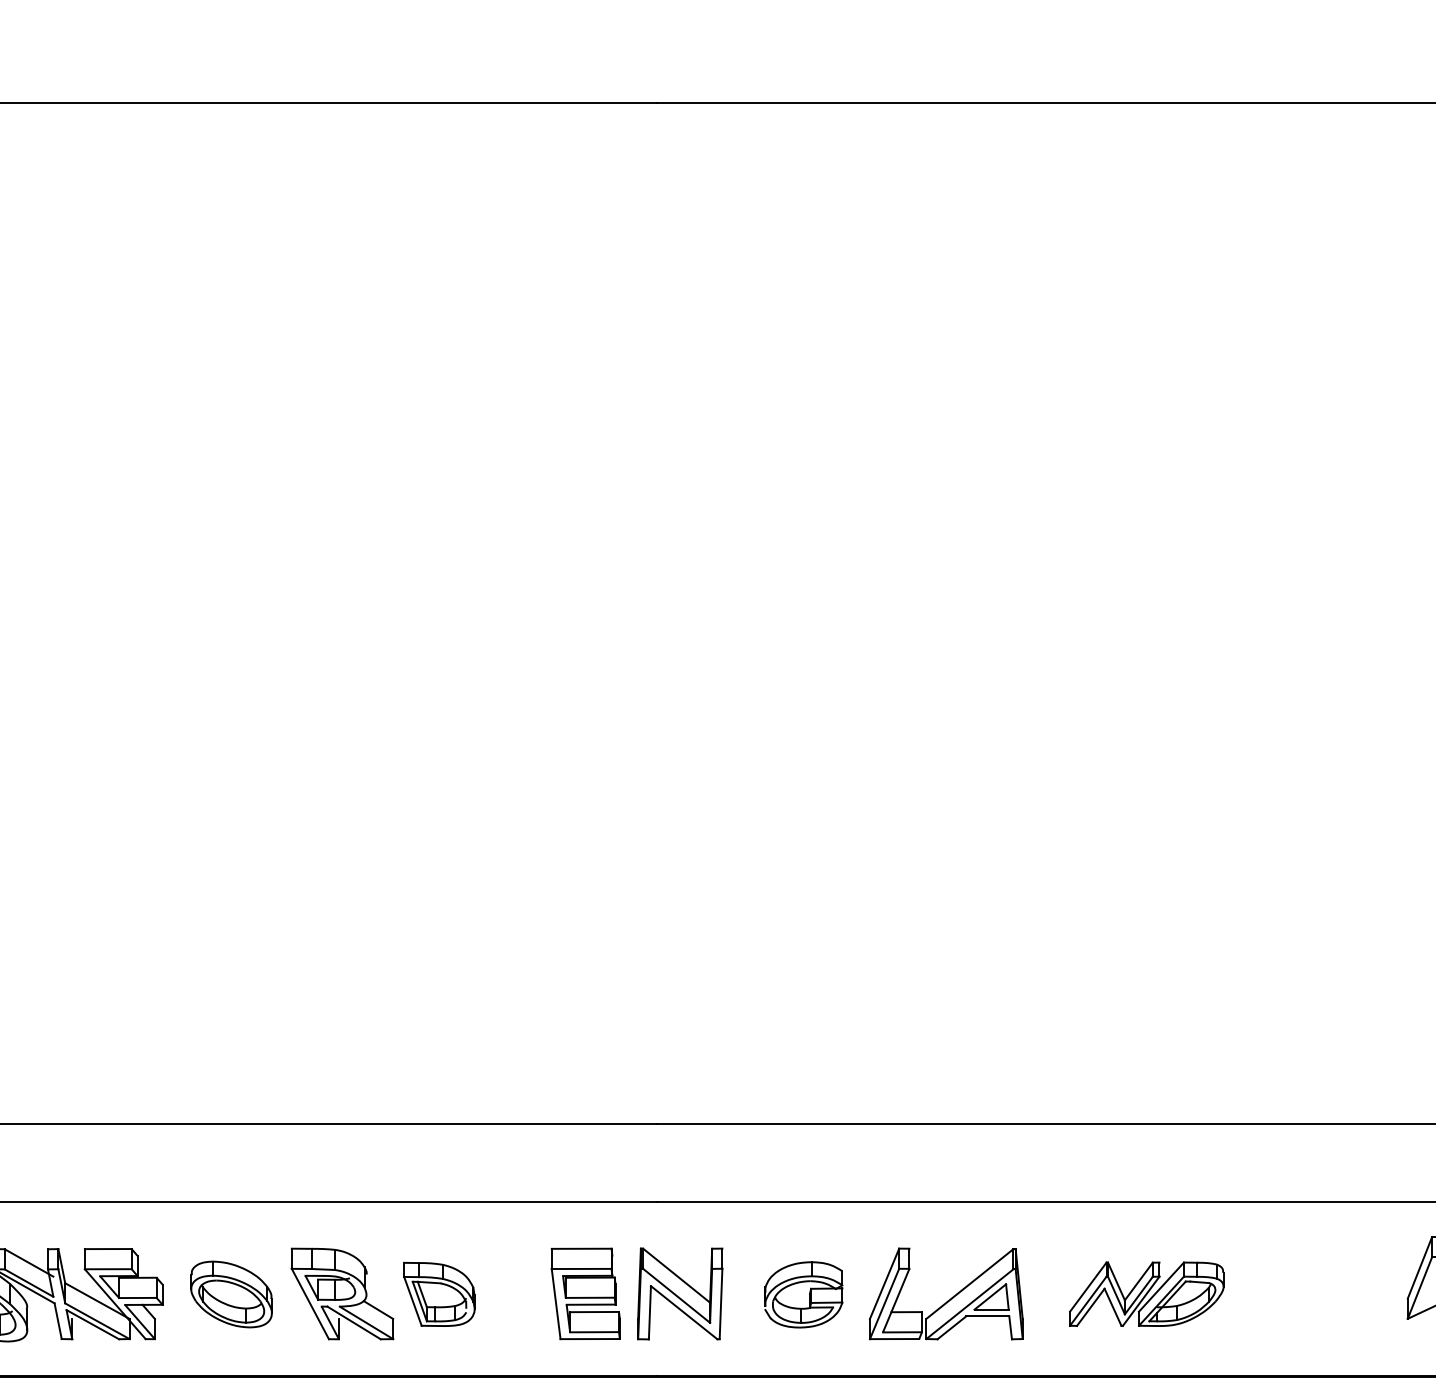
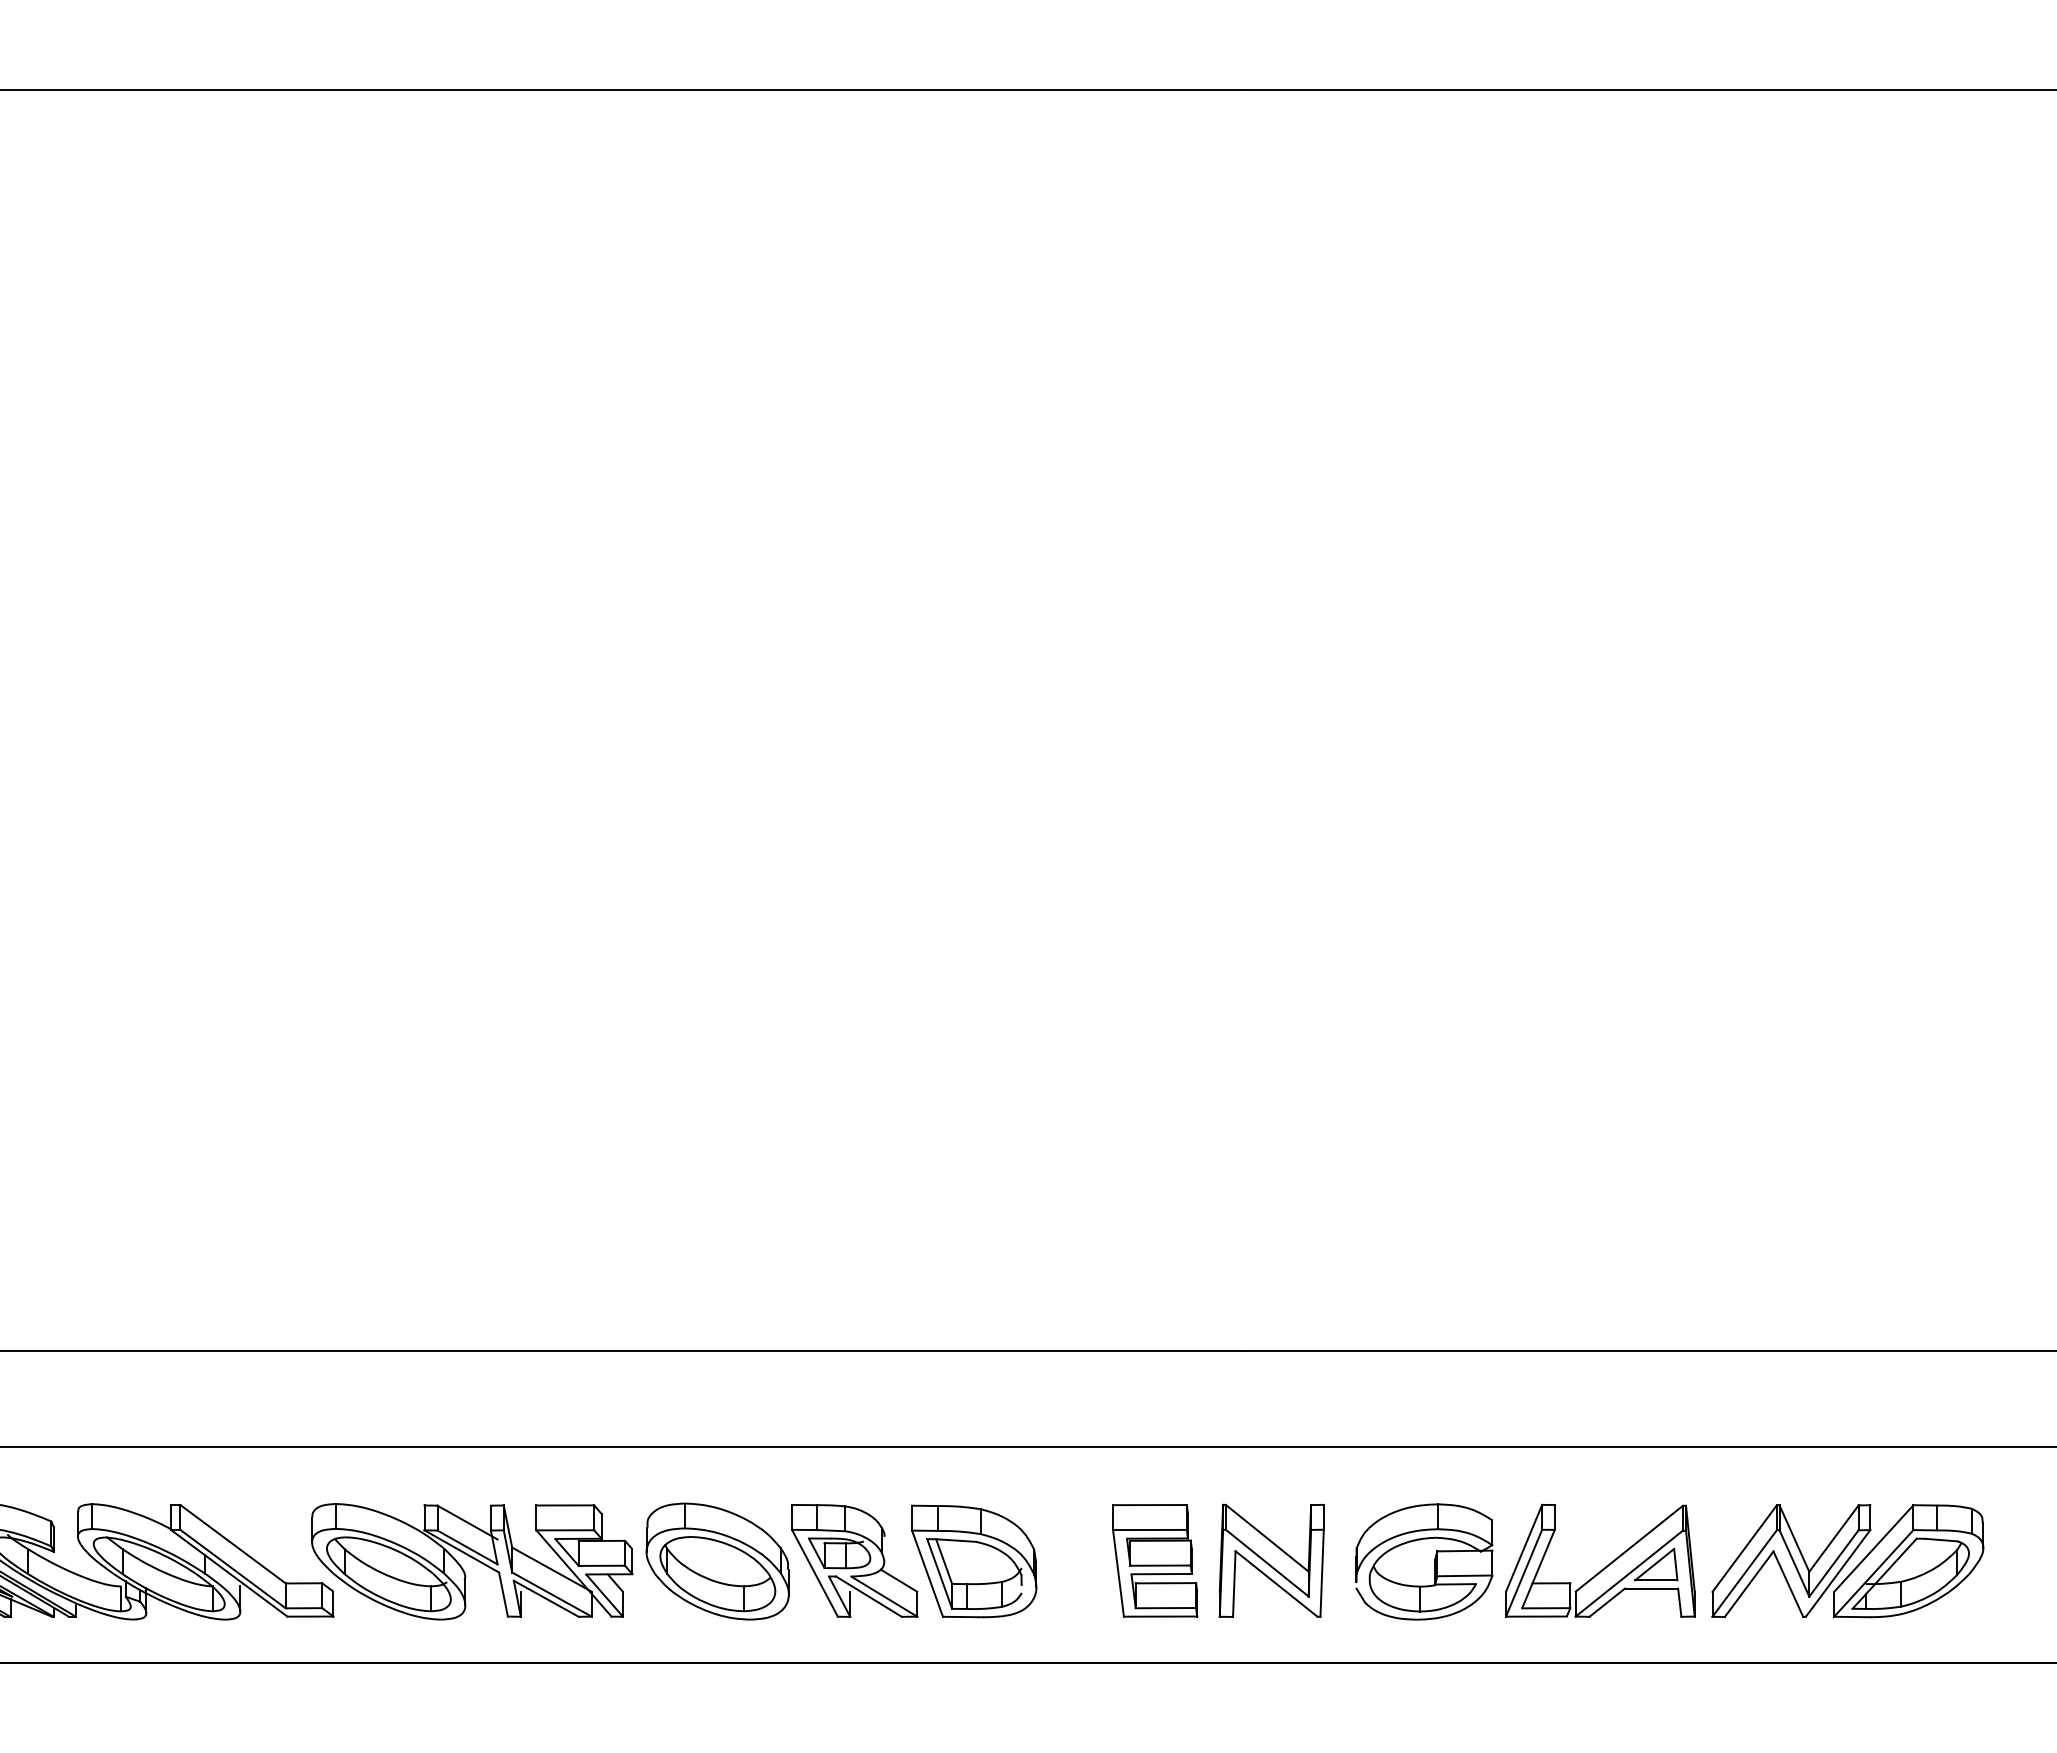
part: (231, 1294) -> (717, 1561), size x1.43
part: (439, 1294) -> (974, 1561), size x1.43
part: (803, 1294) -> (1424, 1561), size x1.43
part: (1146, 1294) -> (1847, 1561), size x1.43

